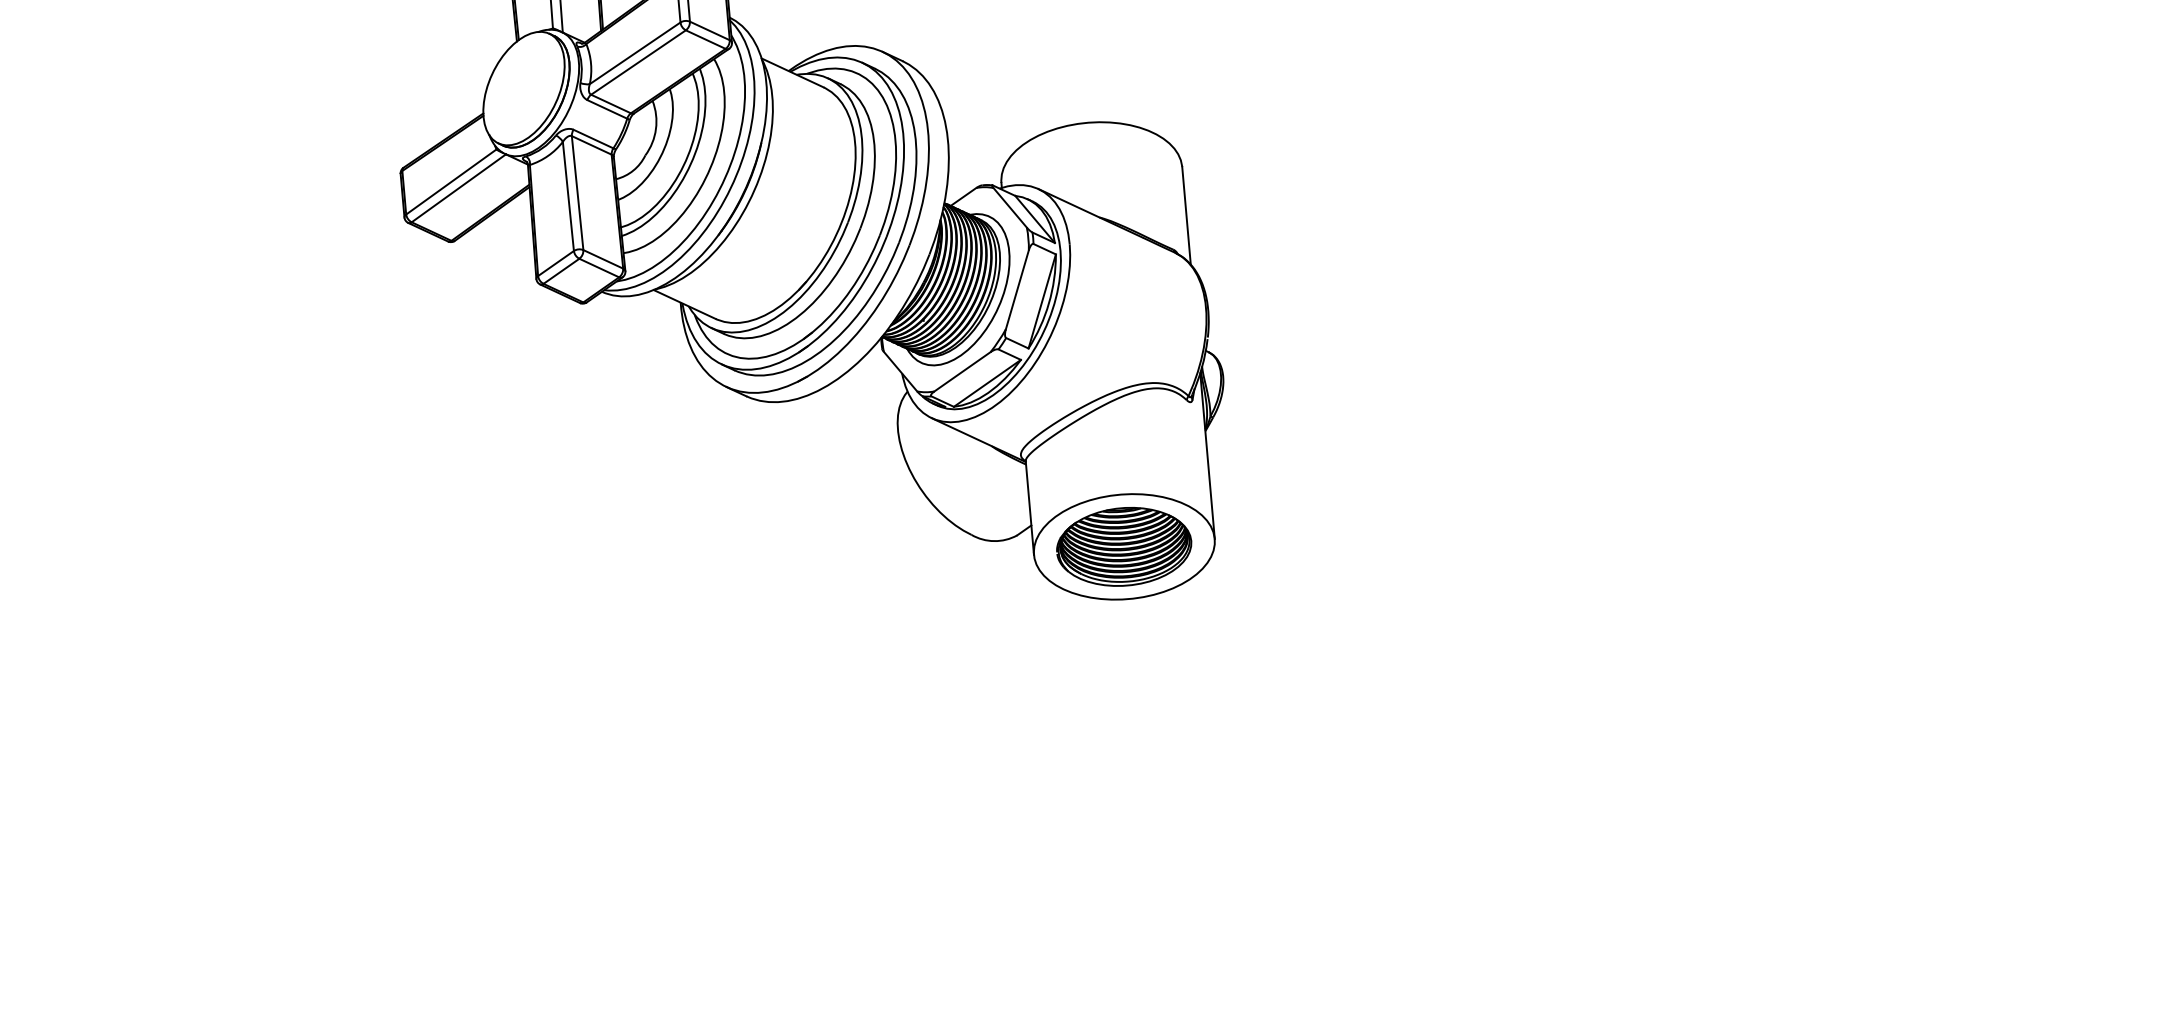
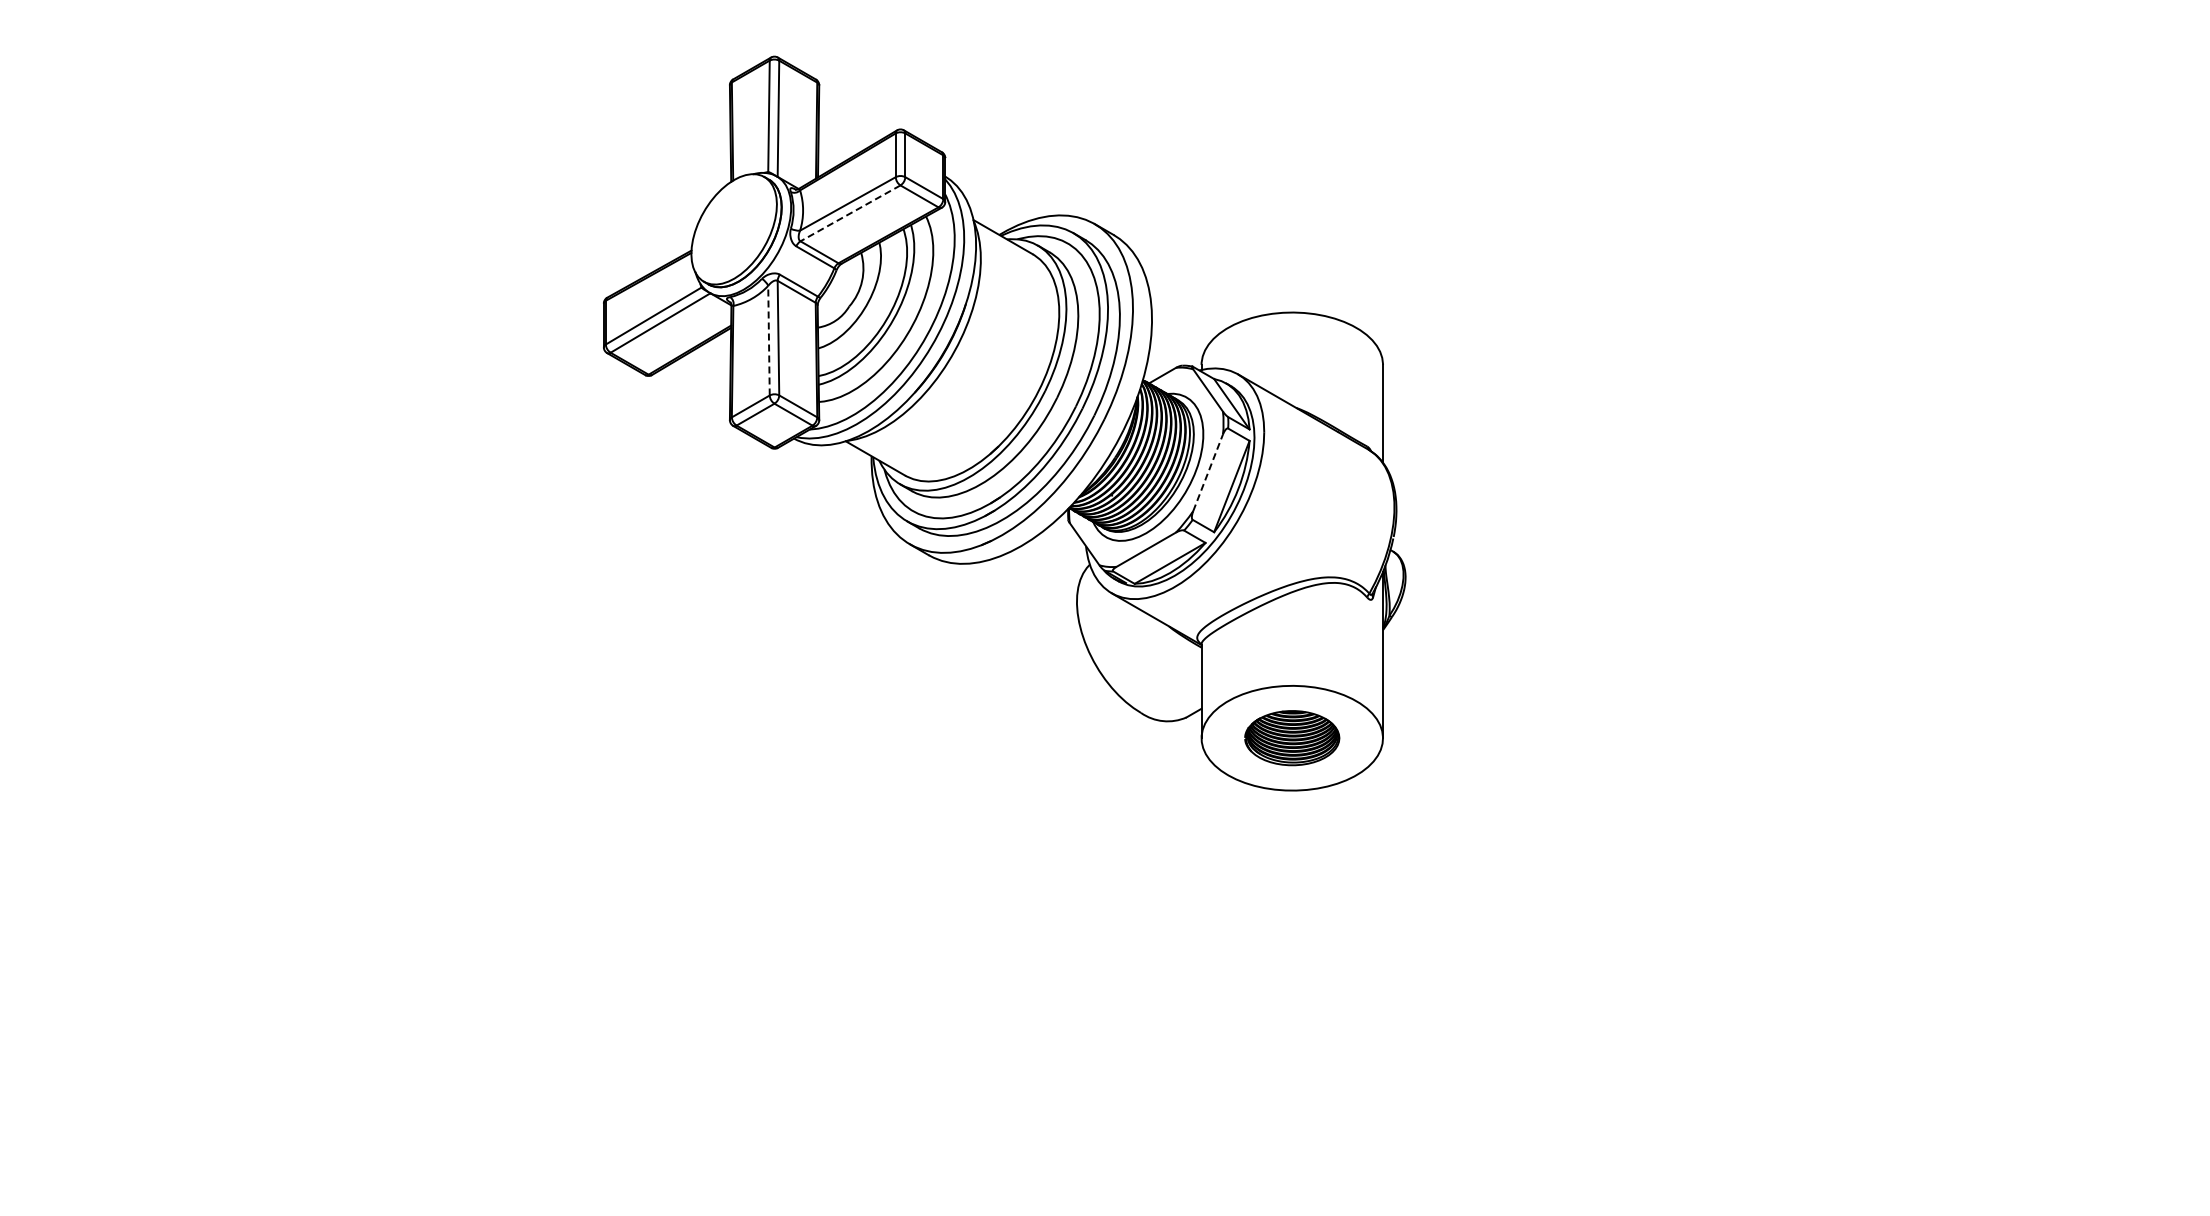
line: (638, 62) -> (850, 213), solid -> dashed
line: (567, 196) -> (768, 340), solid -> dashed
line: (1017, 289) -> (1208, 472), solid -> dashed
part: (1124, 546) -> (1292, 737), size x0.7

